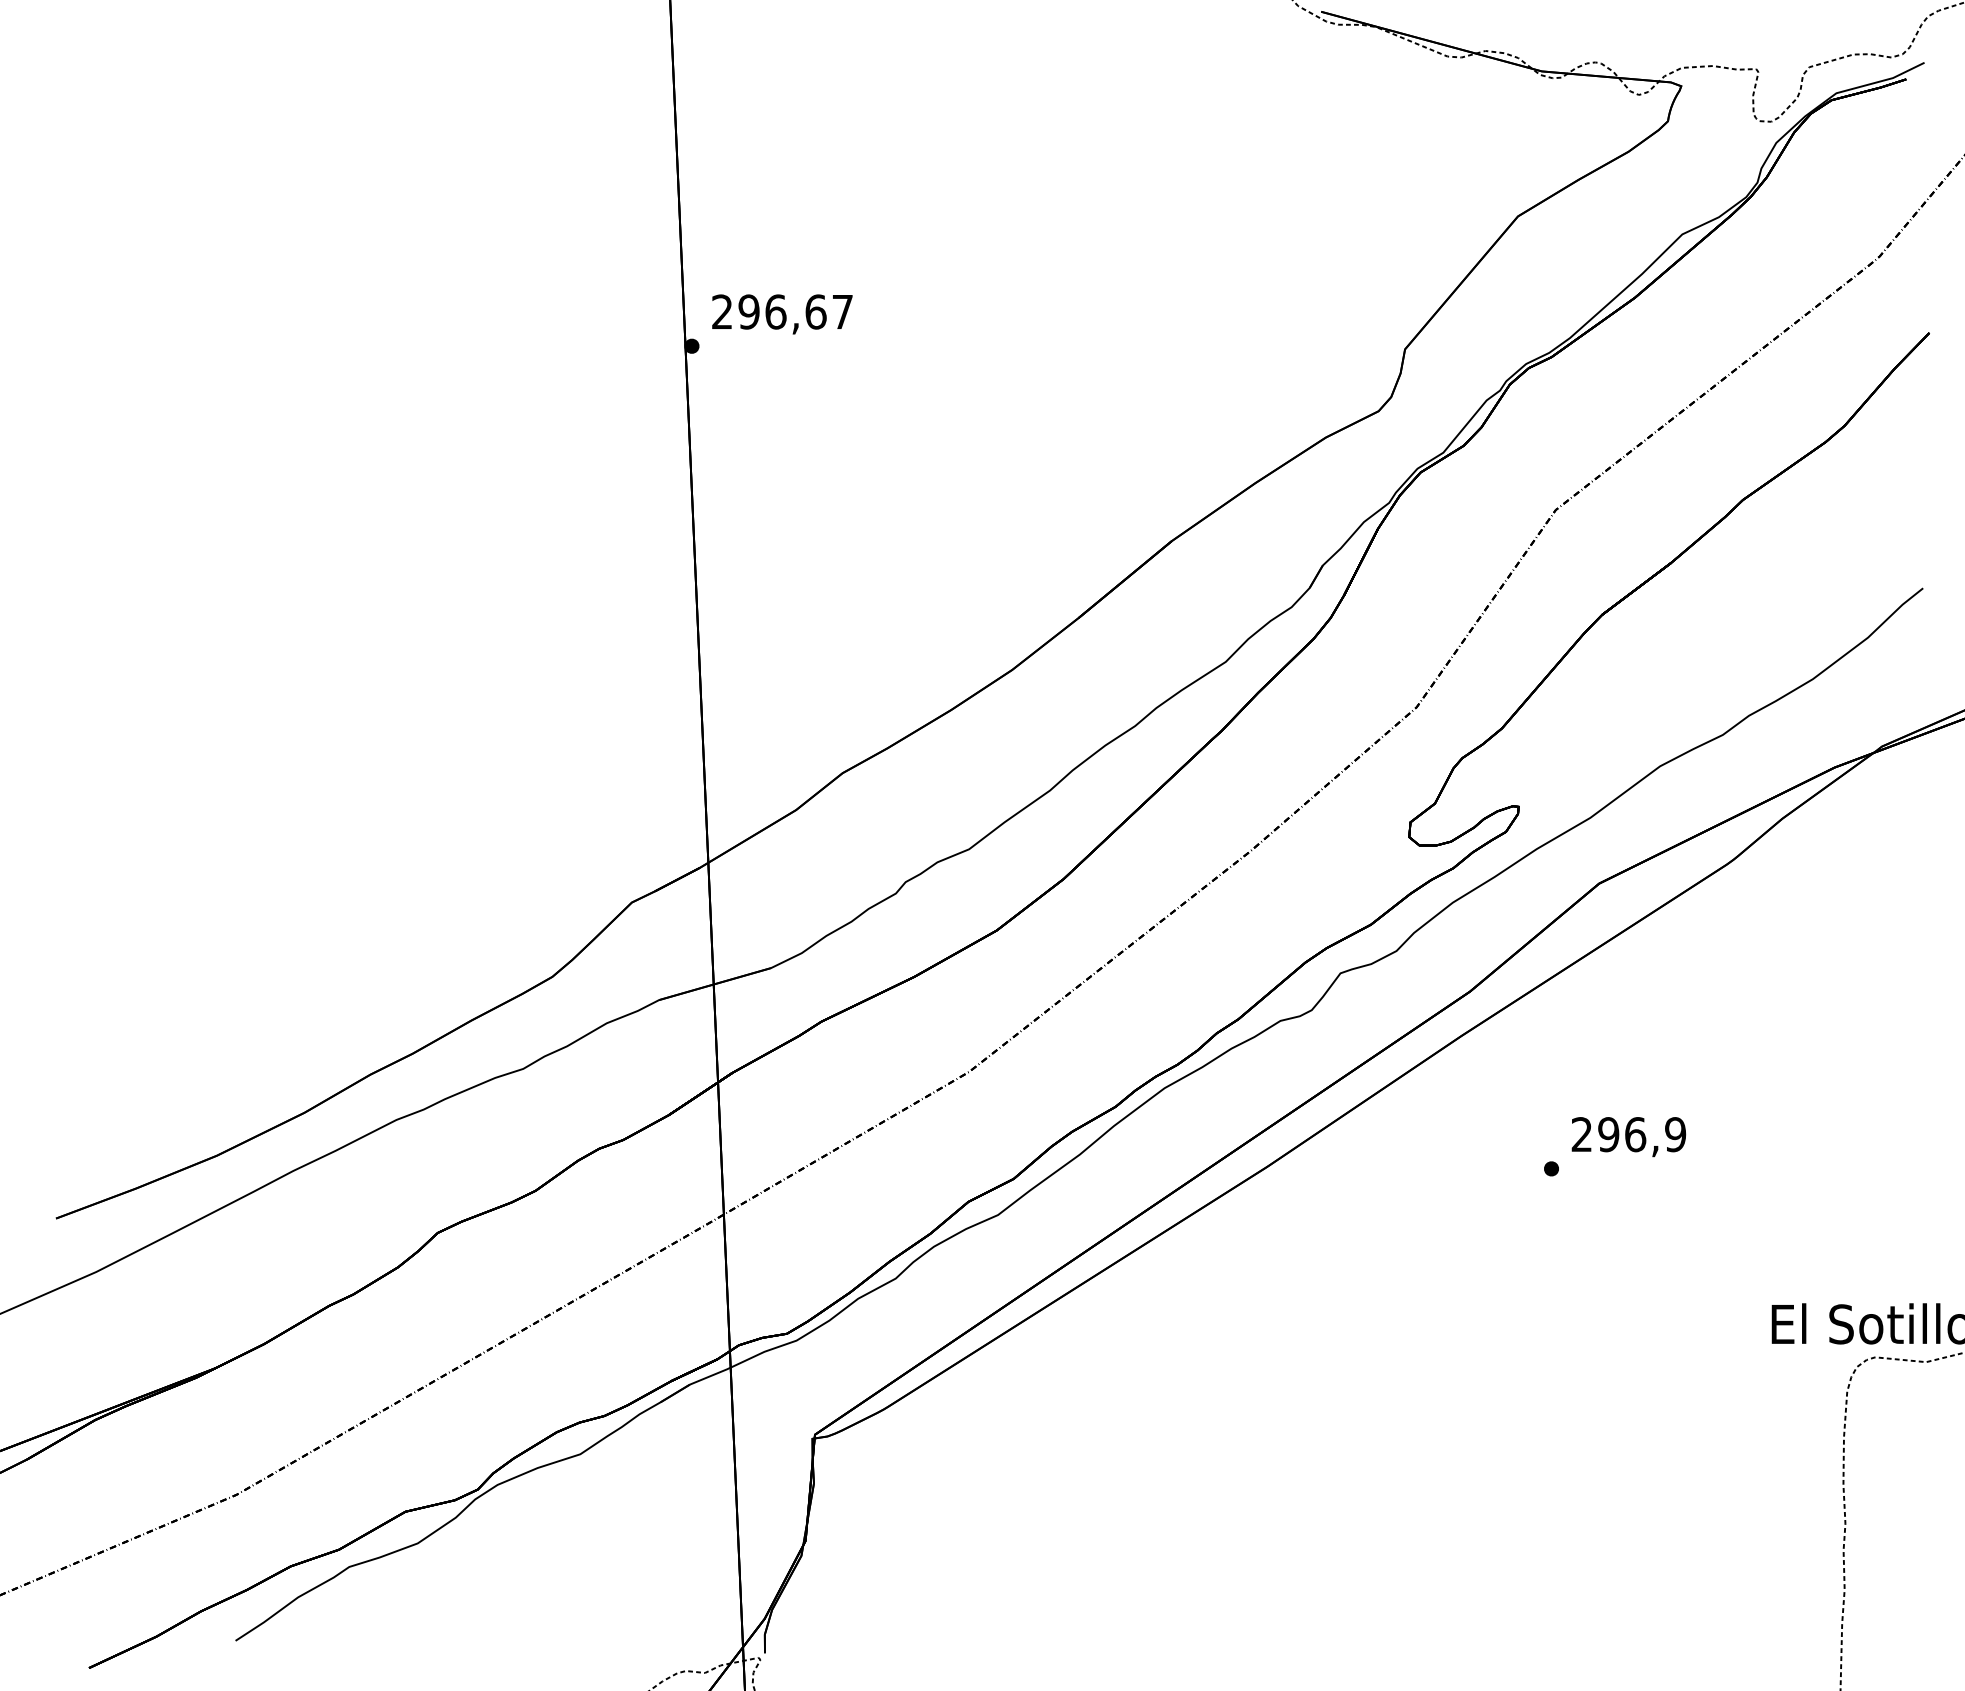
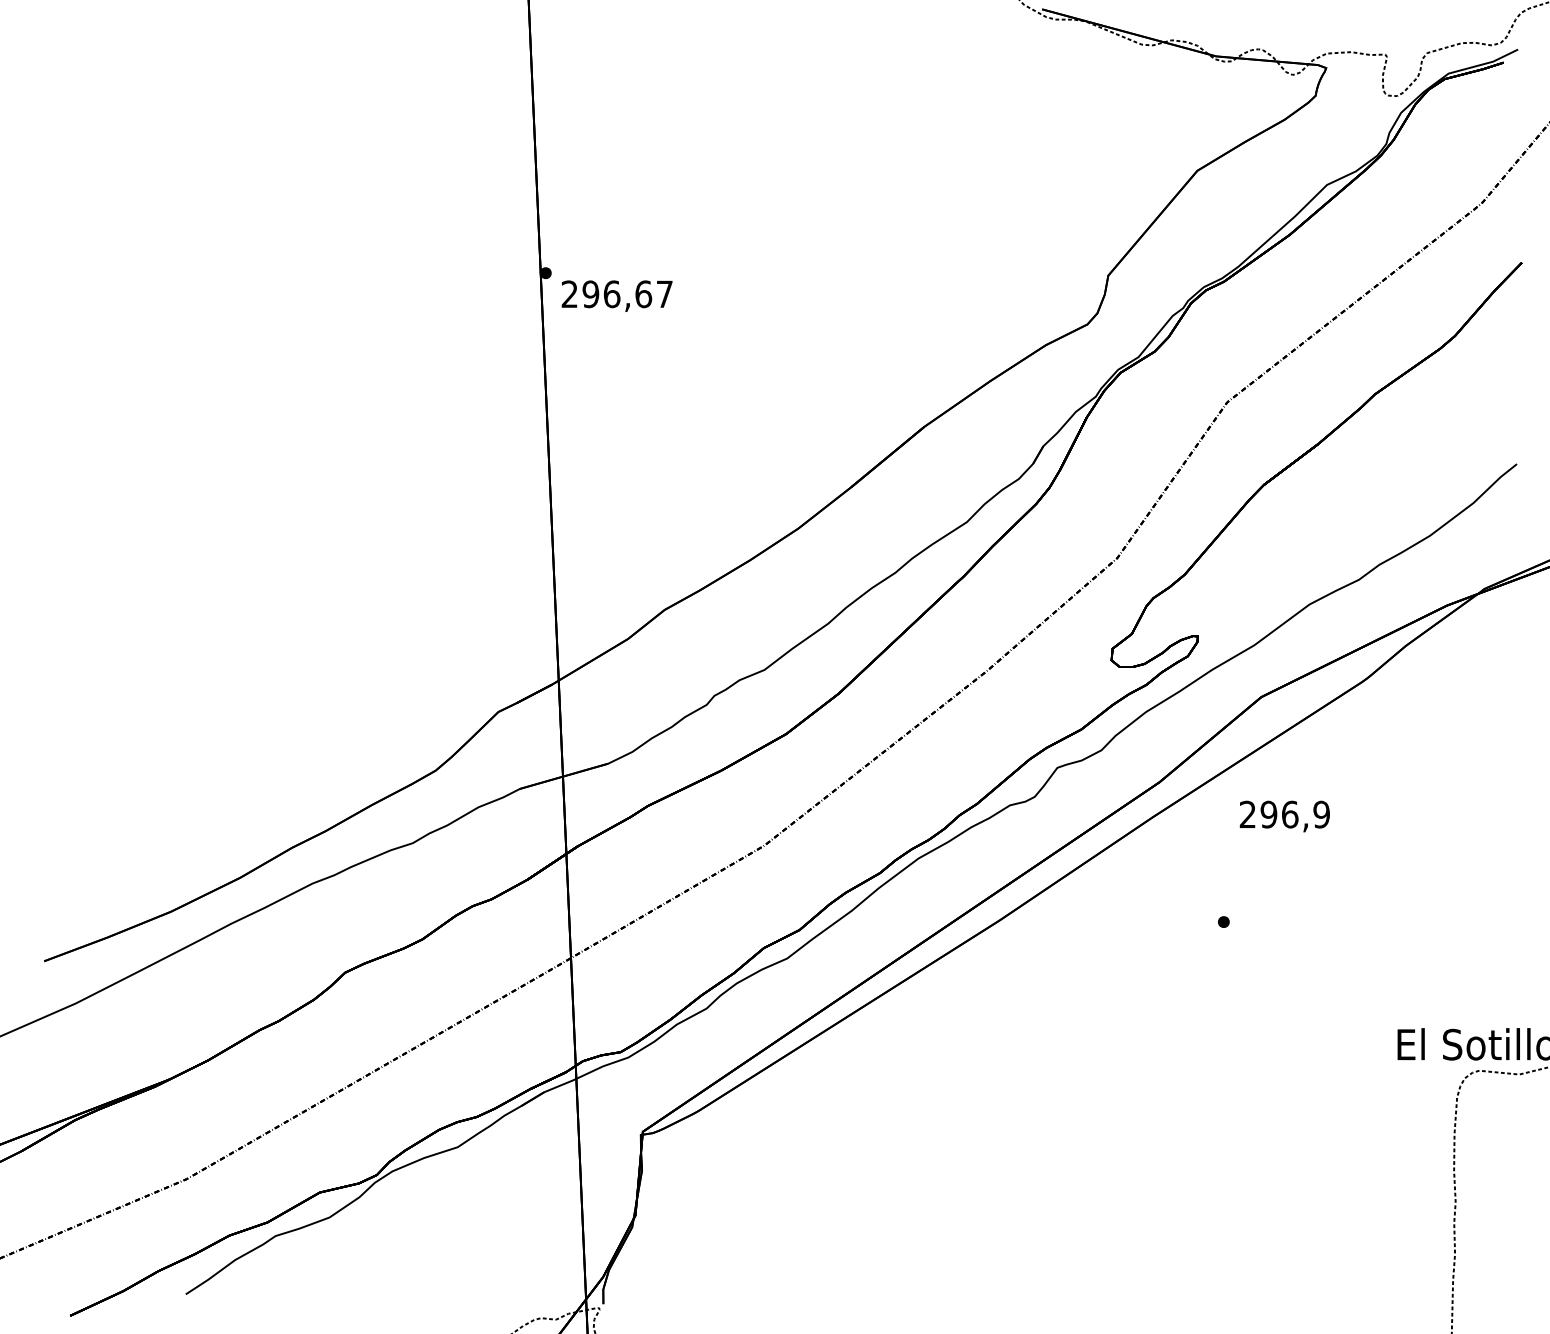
text: (782, 314) -> (617, 296), moved
text: (1628, 1137) -> (1284, 816), moved

